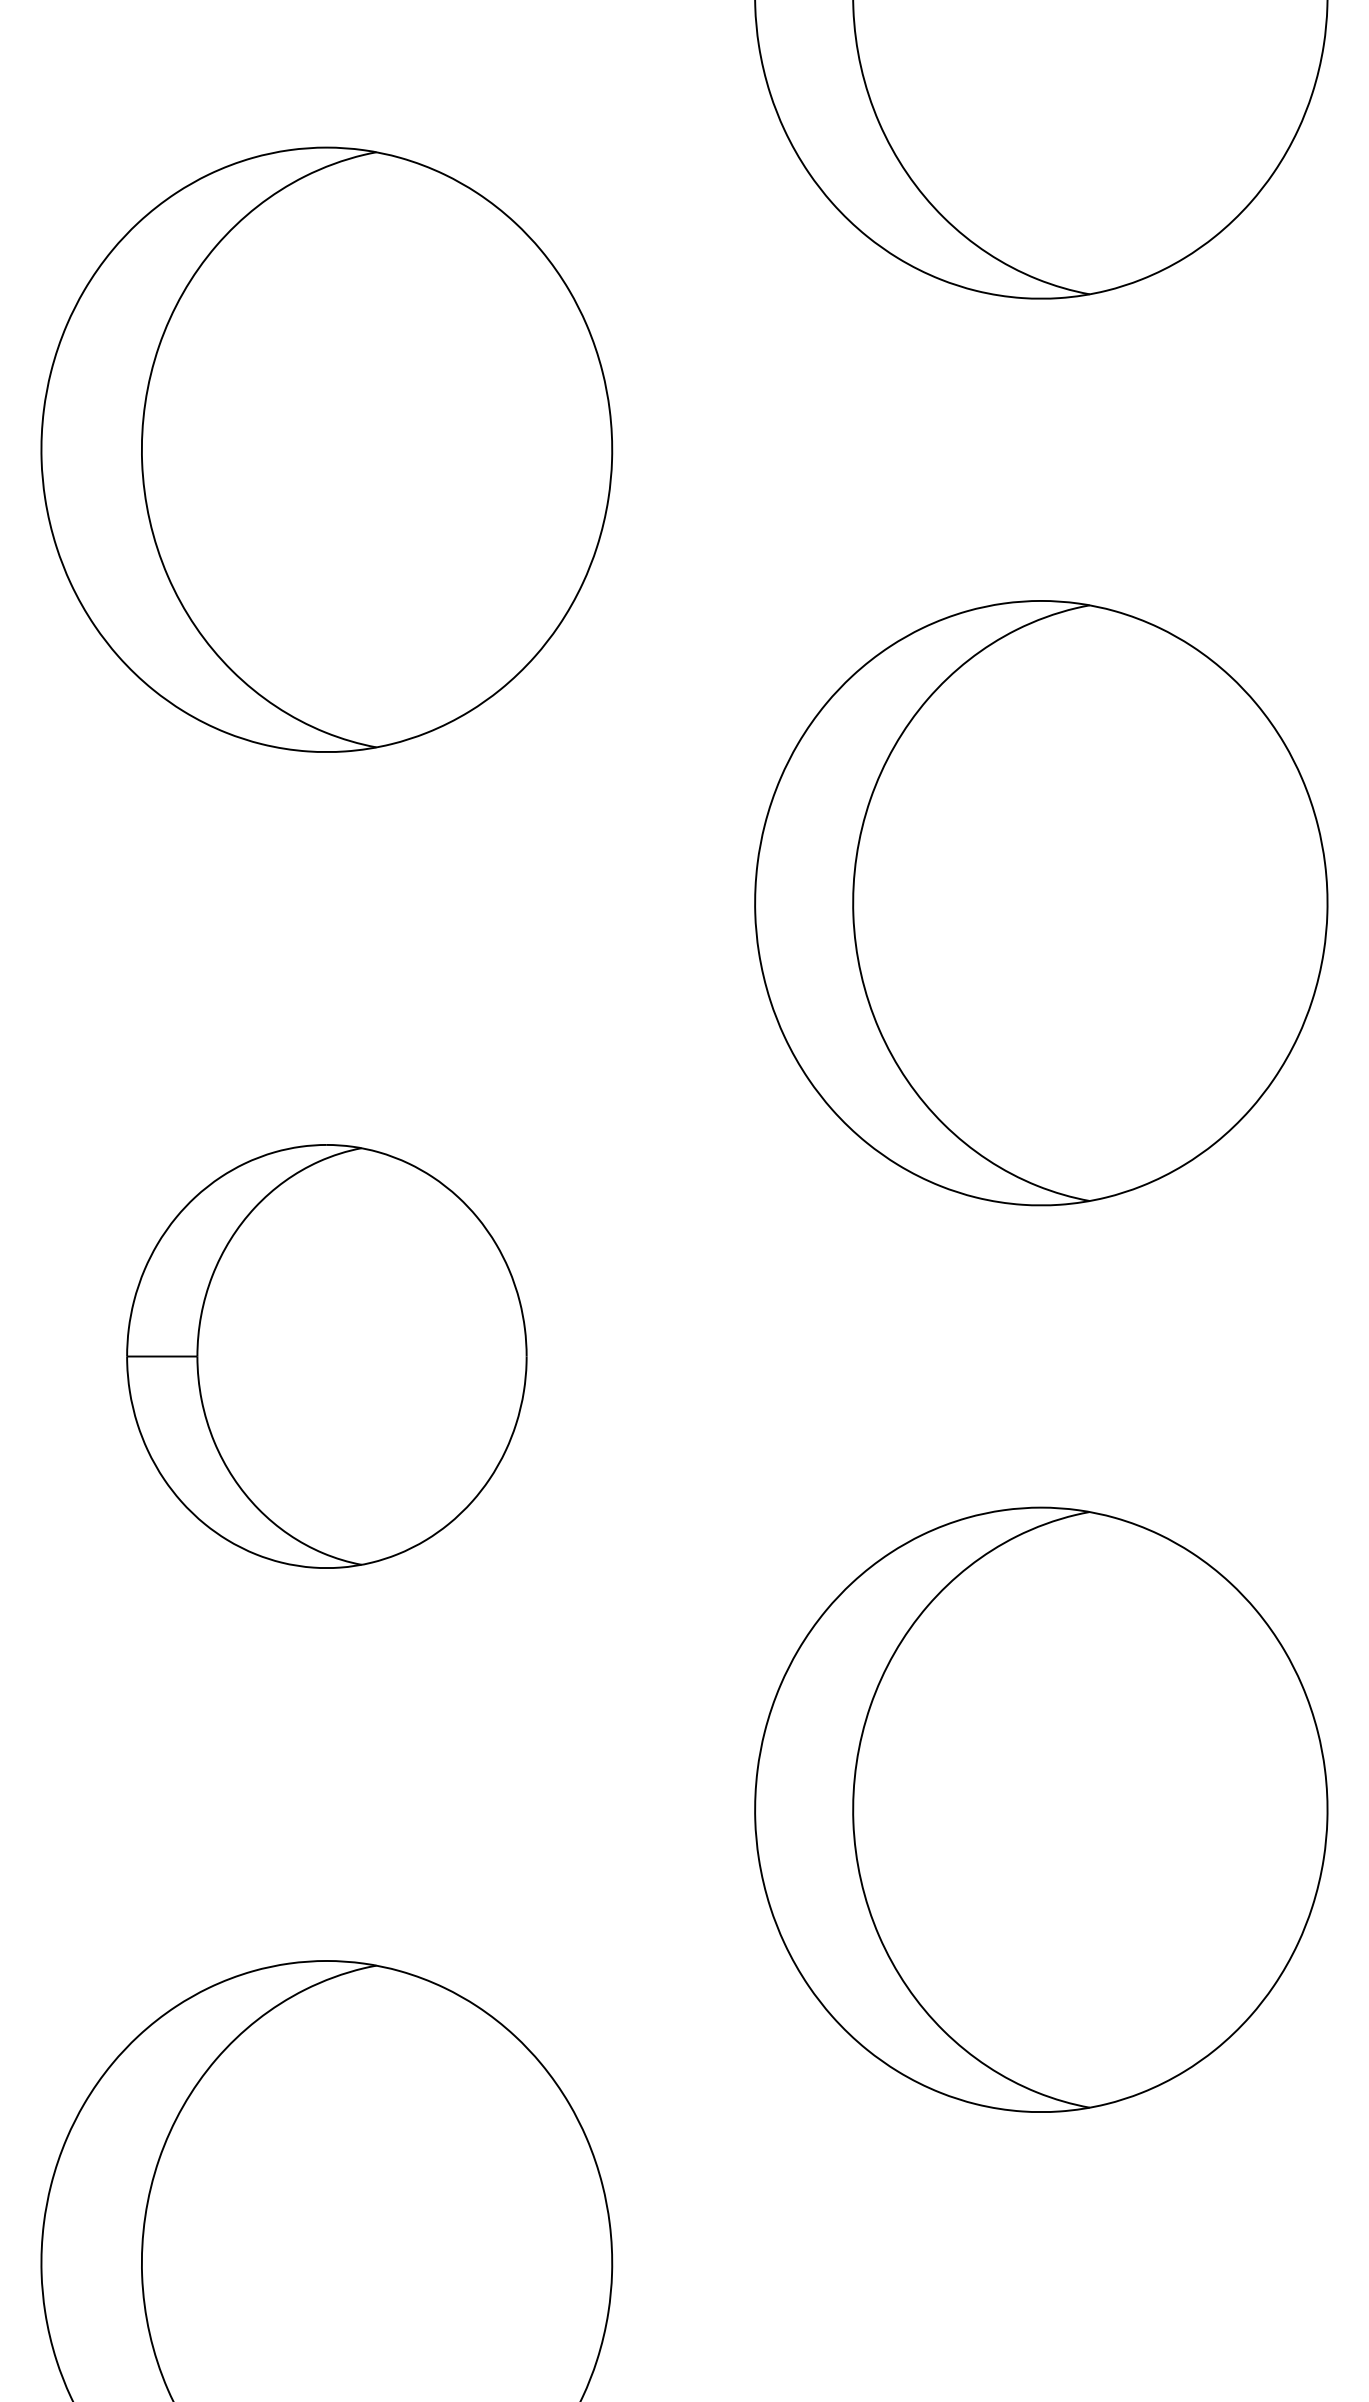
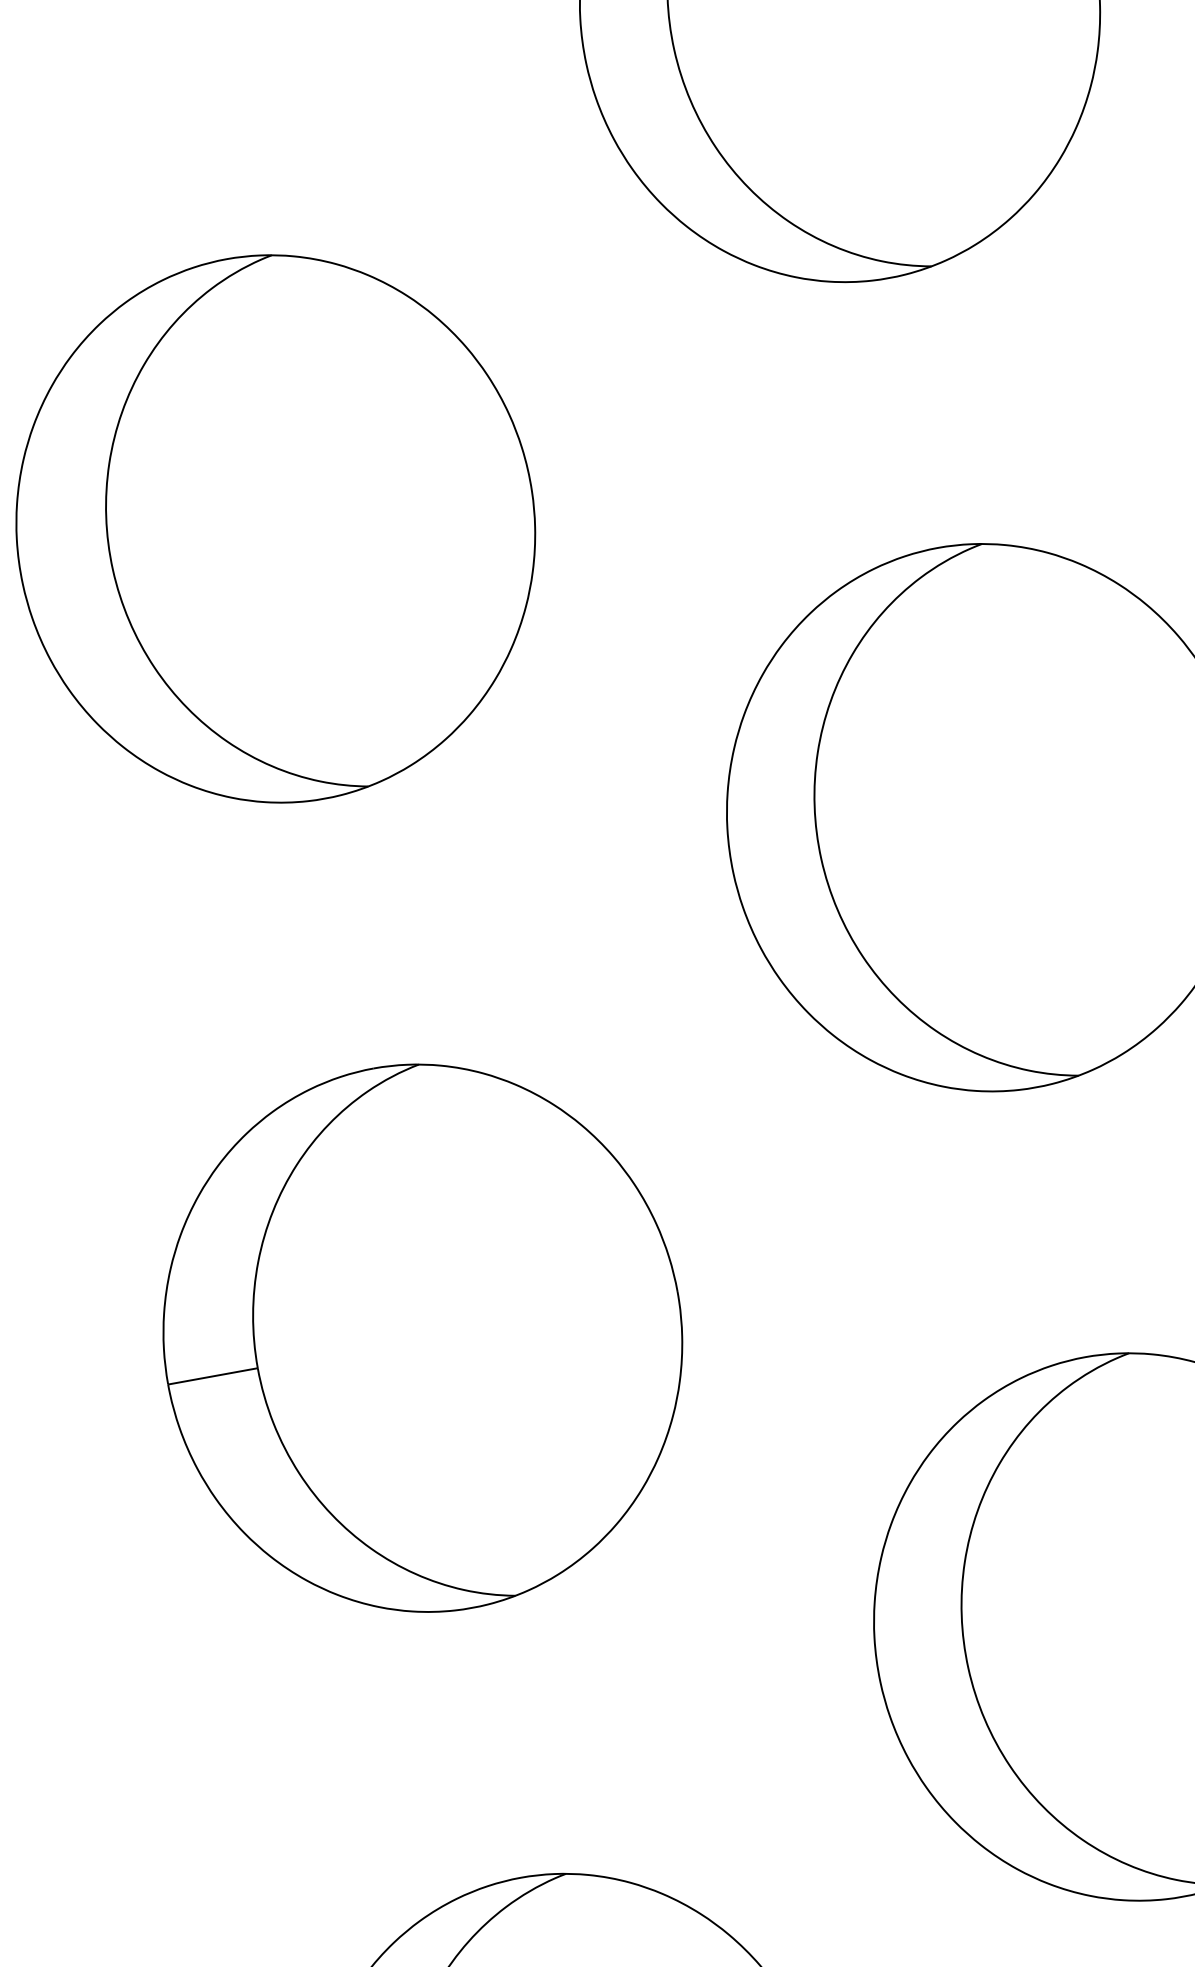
part: (326, 1356) -> (422, 1338), size x1.43

